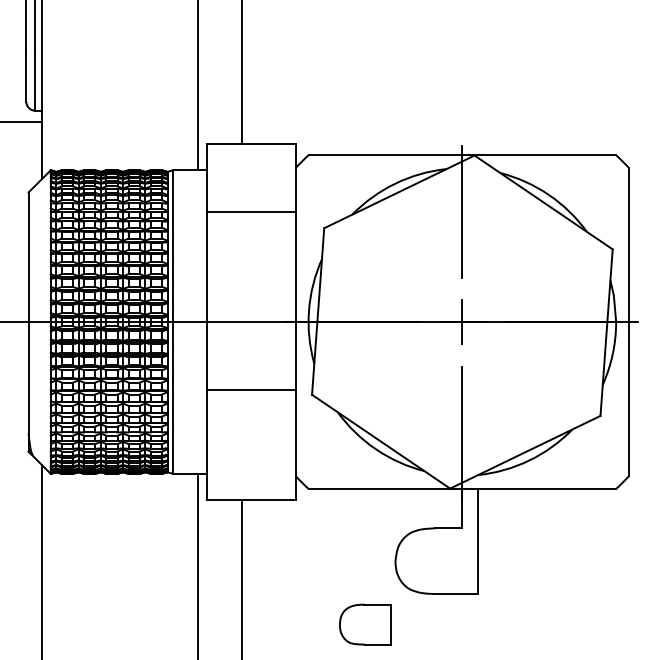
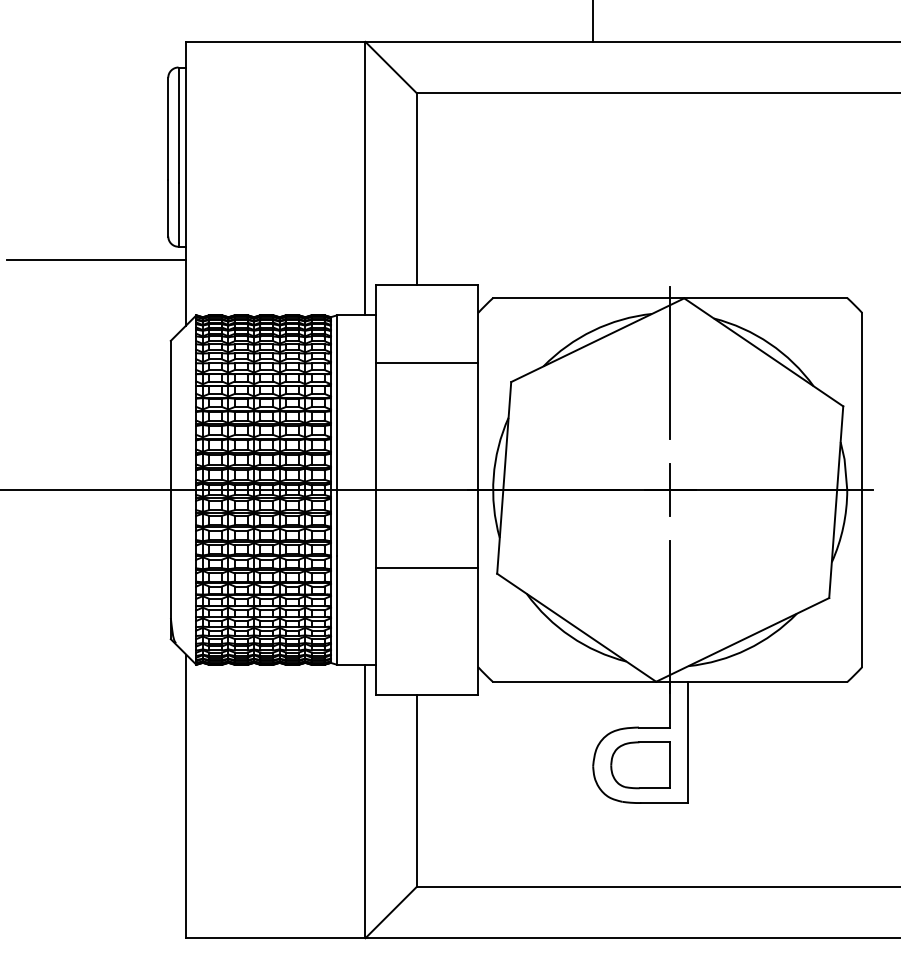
part: (365, 624) -> (640, 765), moved

